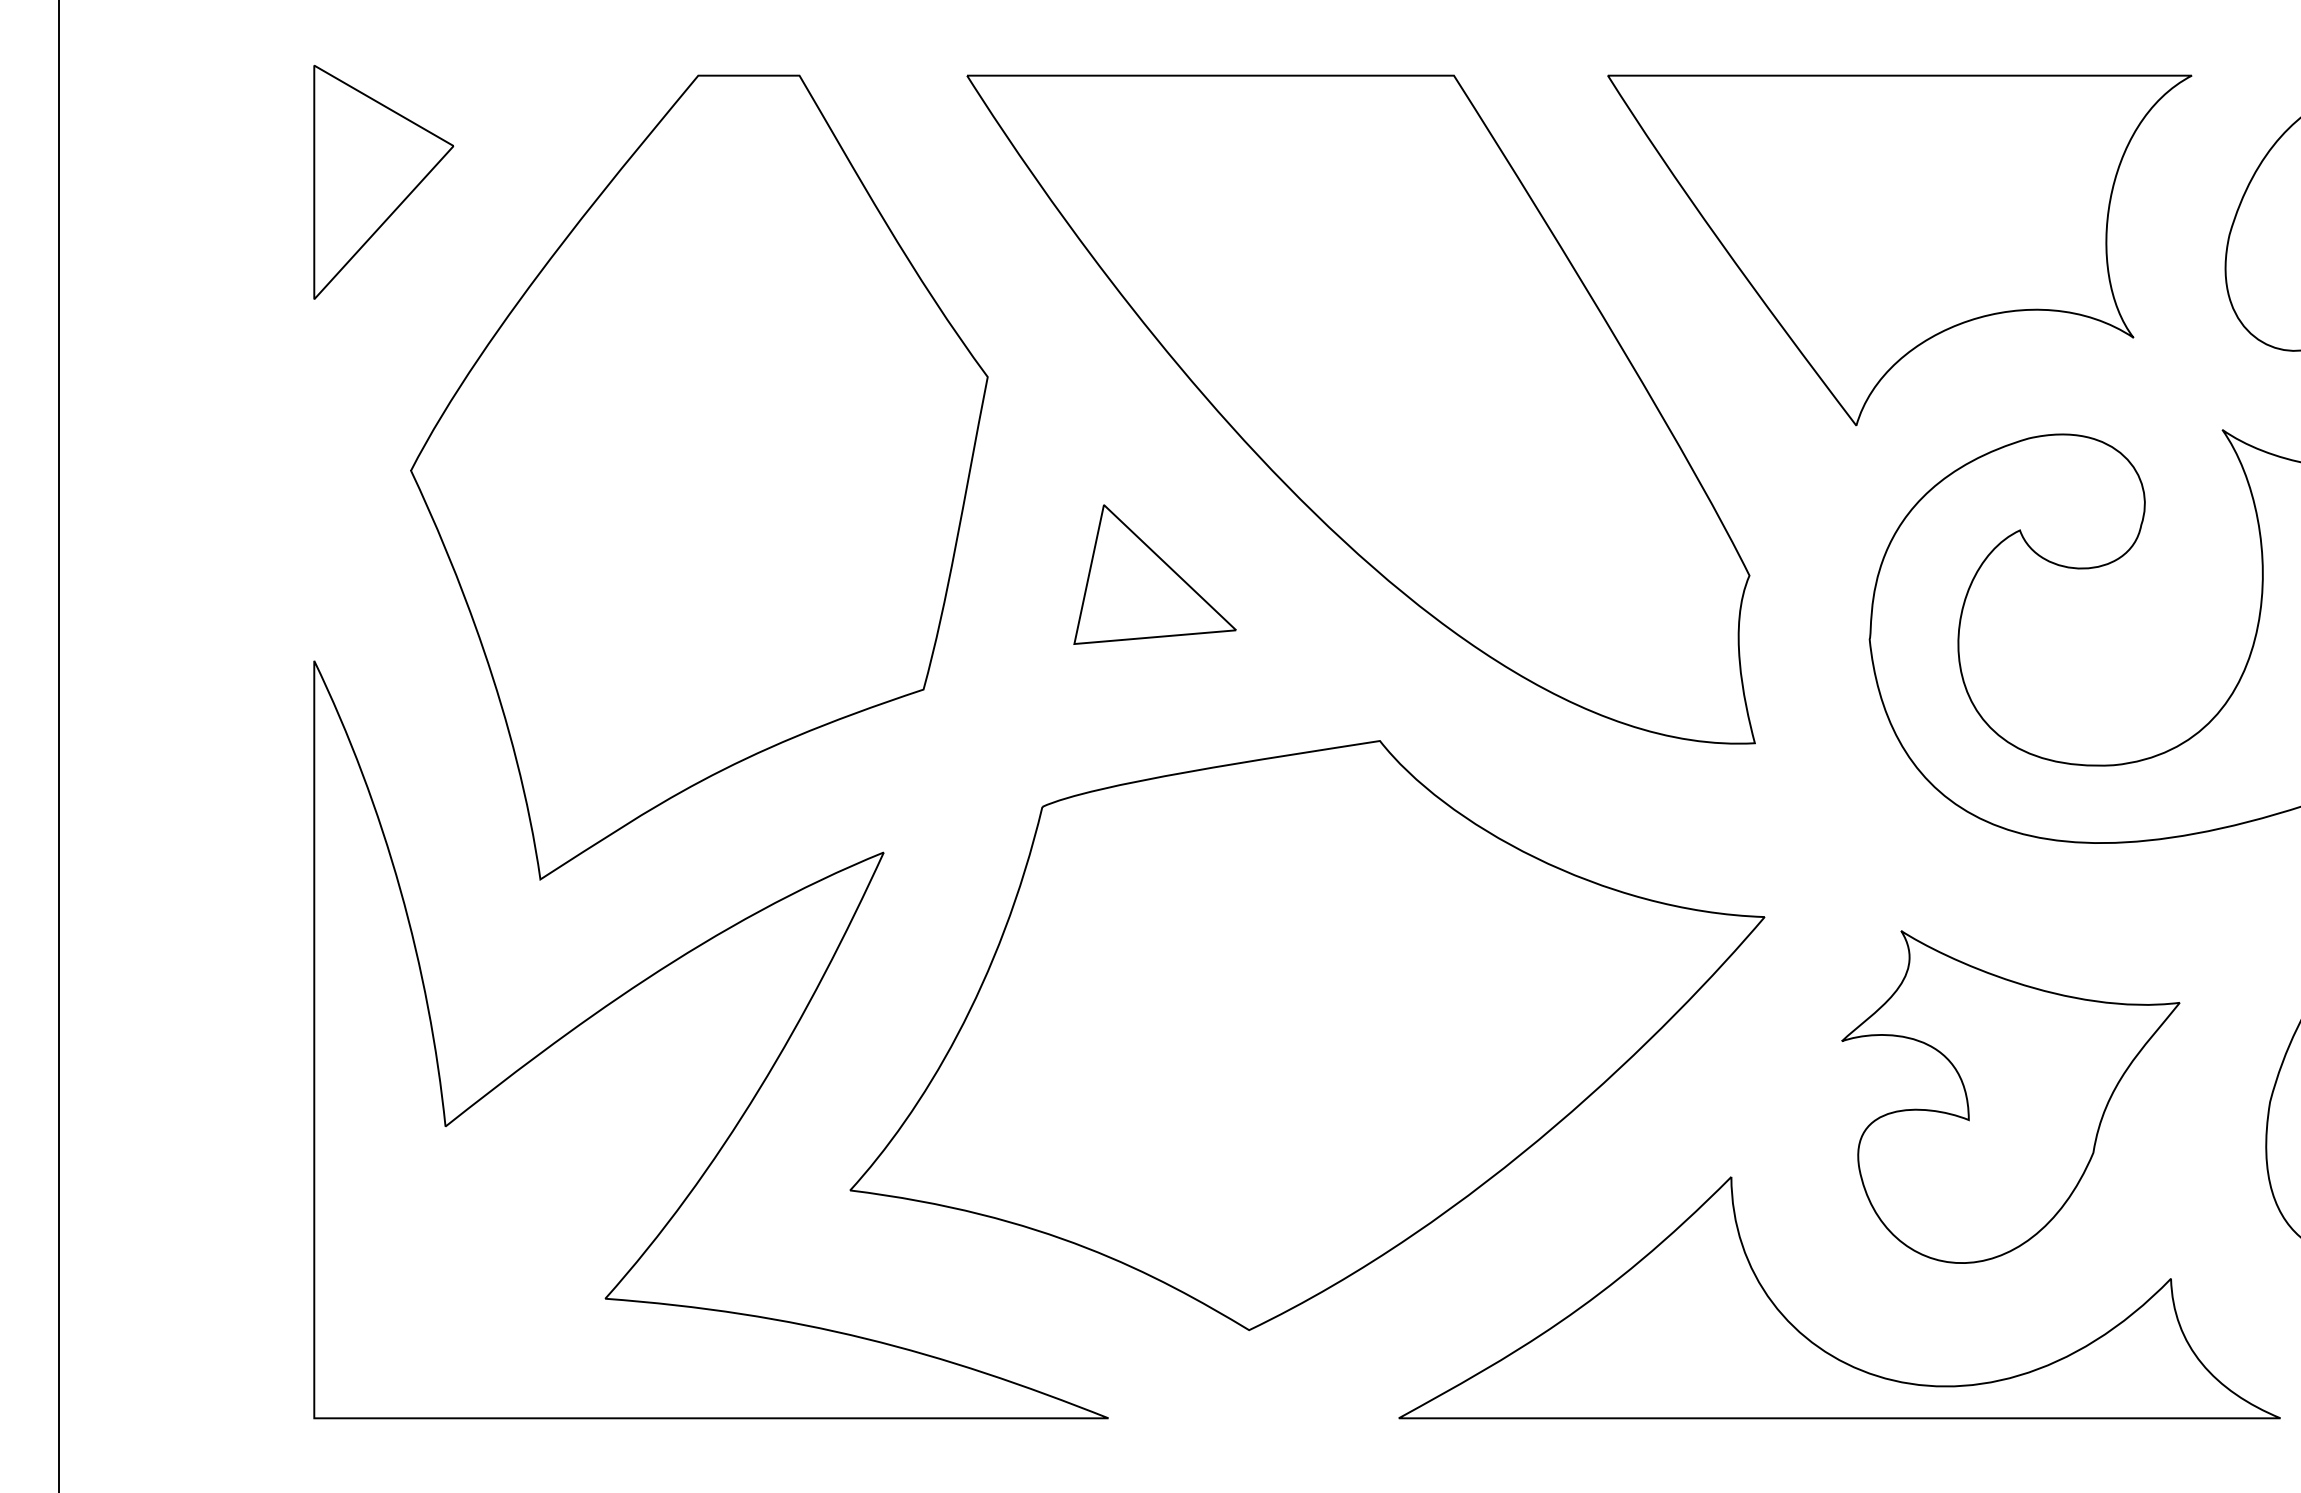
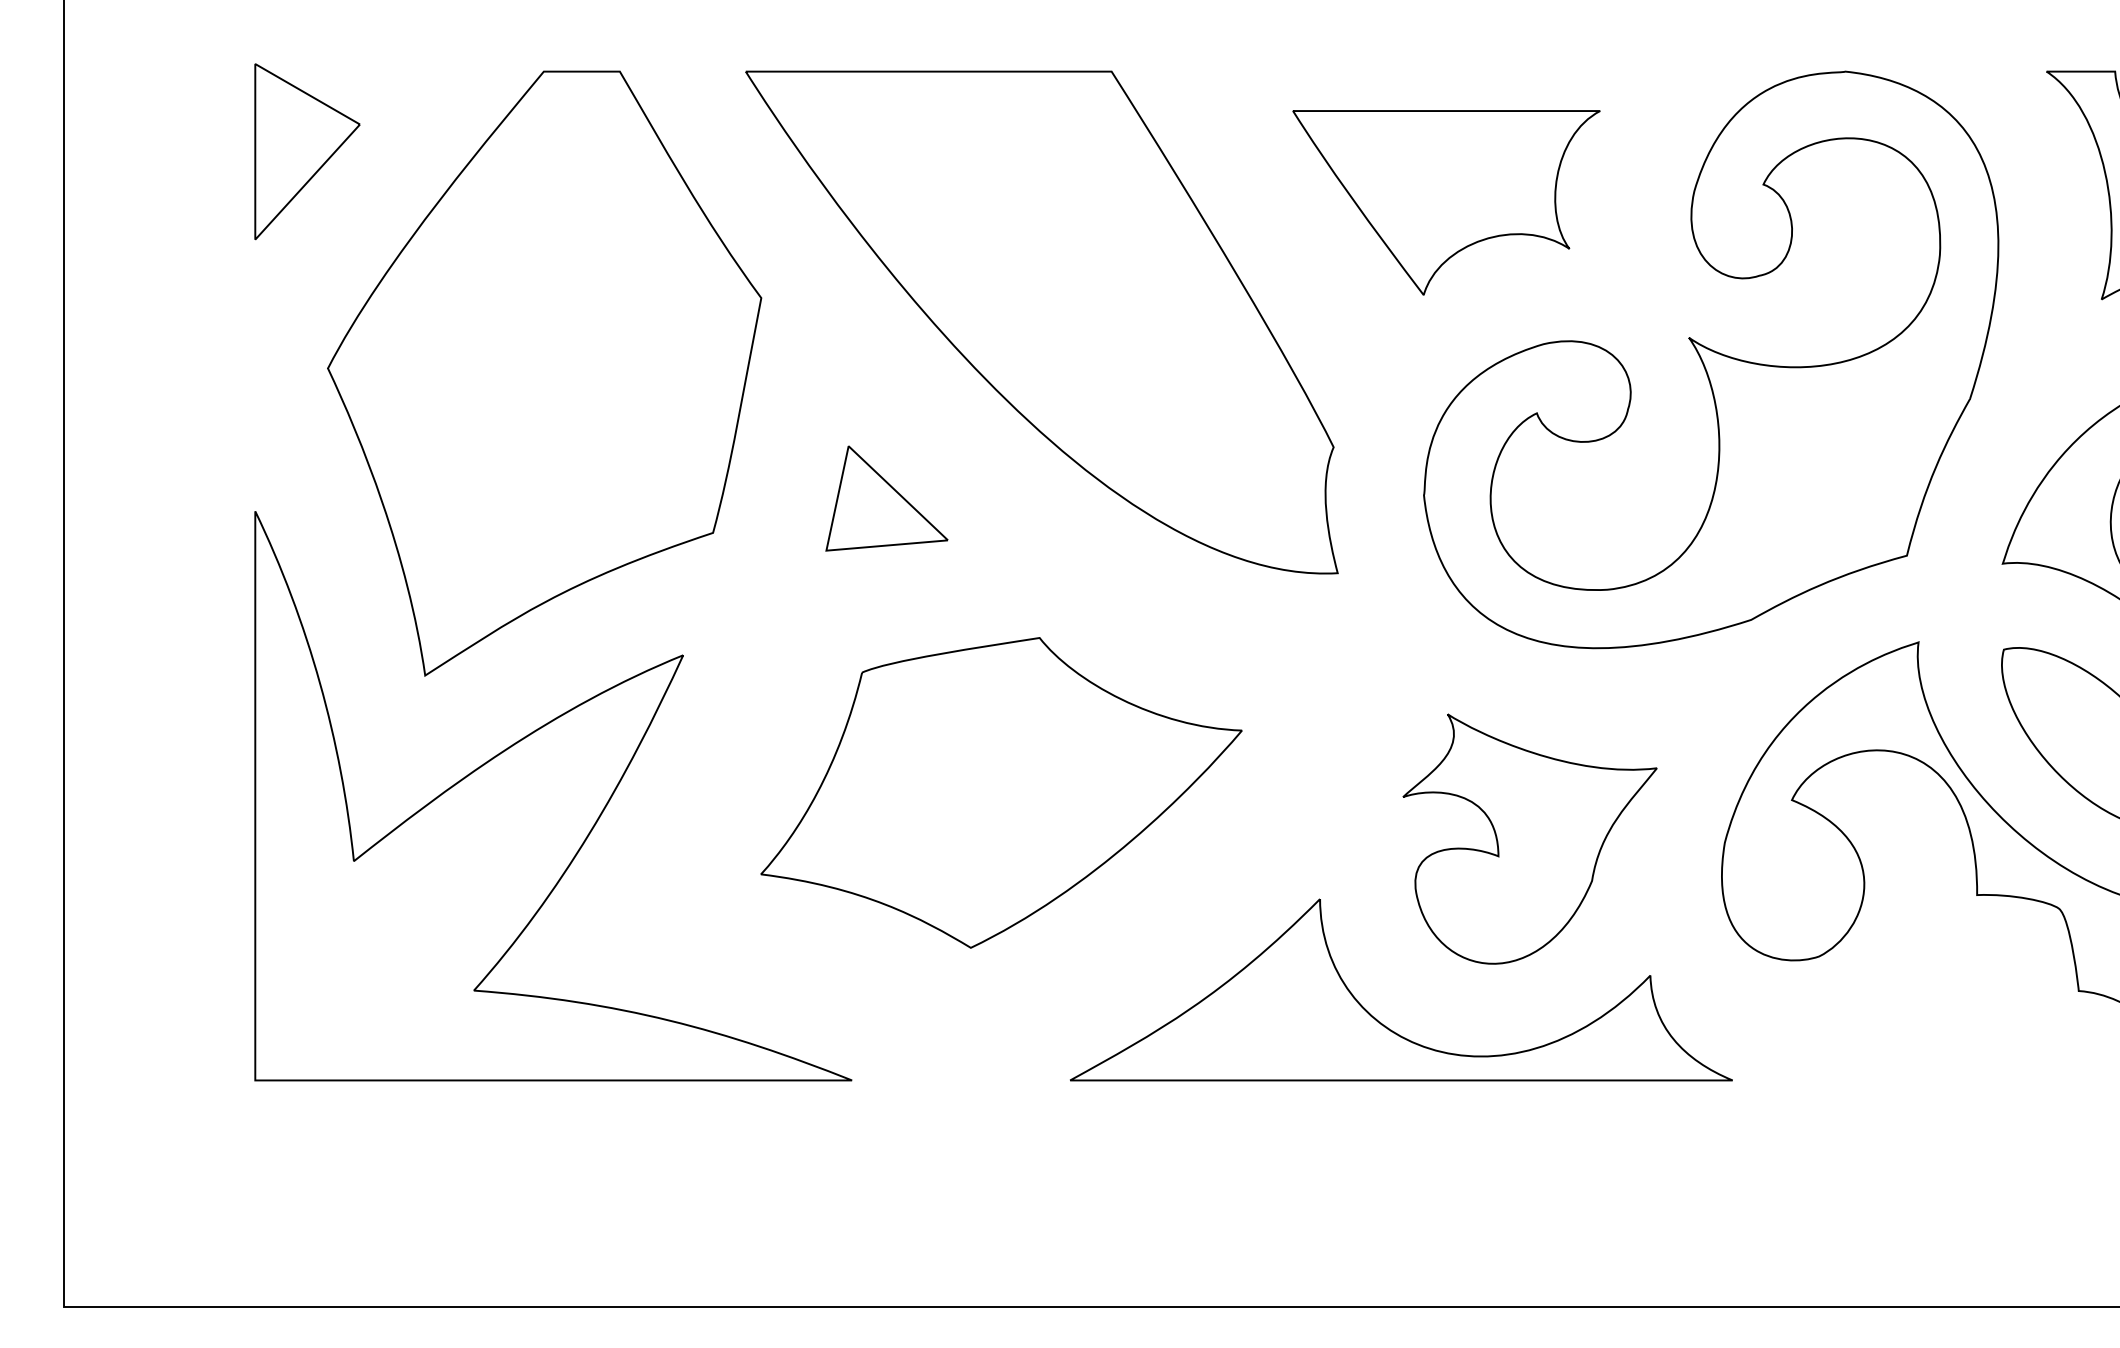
part: (1899, 249) -> (1446, 202), size x0.7
part: (1154, 574) -> (886, 498), moved
part: (1307, 1035) -> (1001, 792), size x0.7

